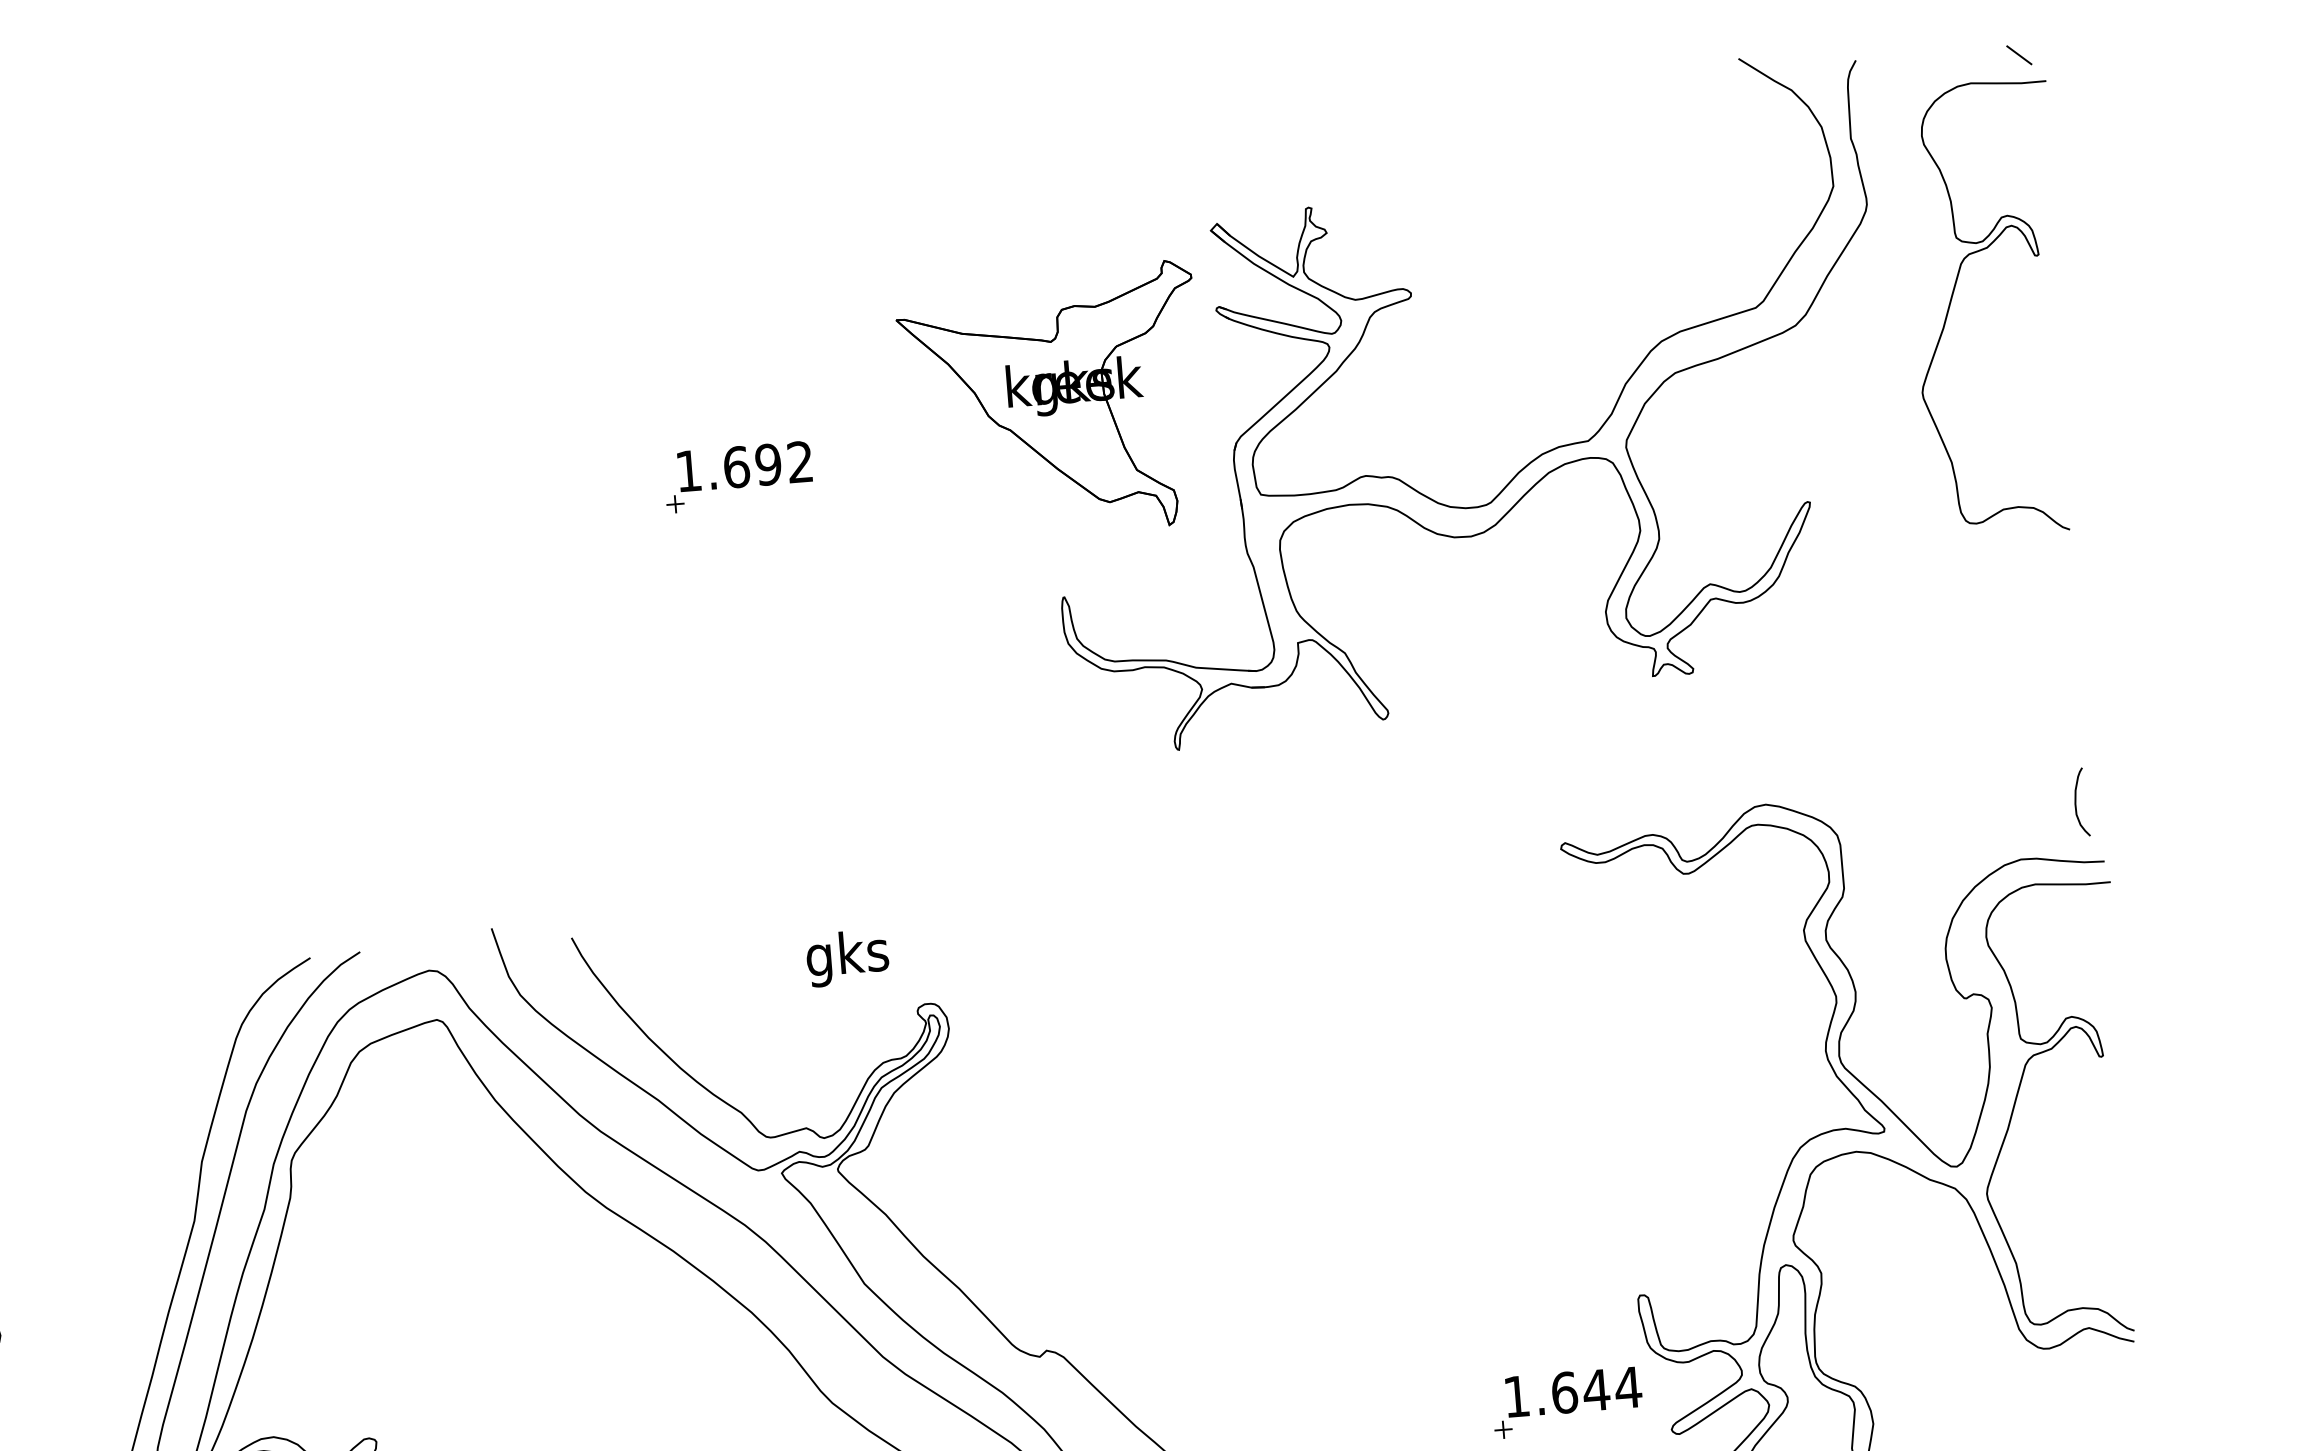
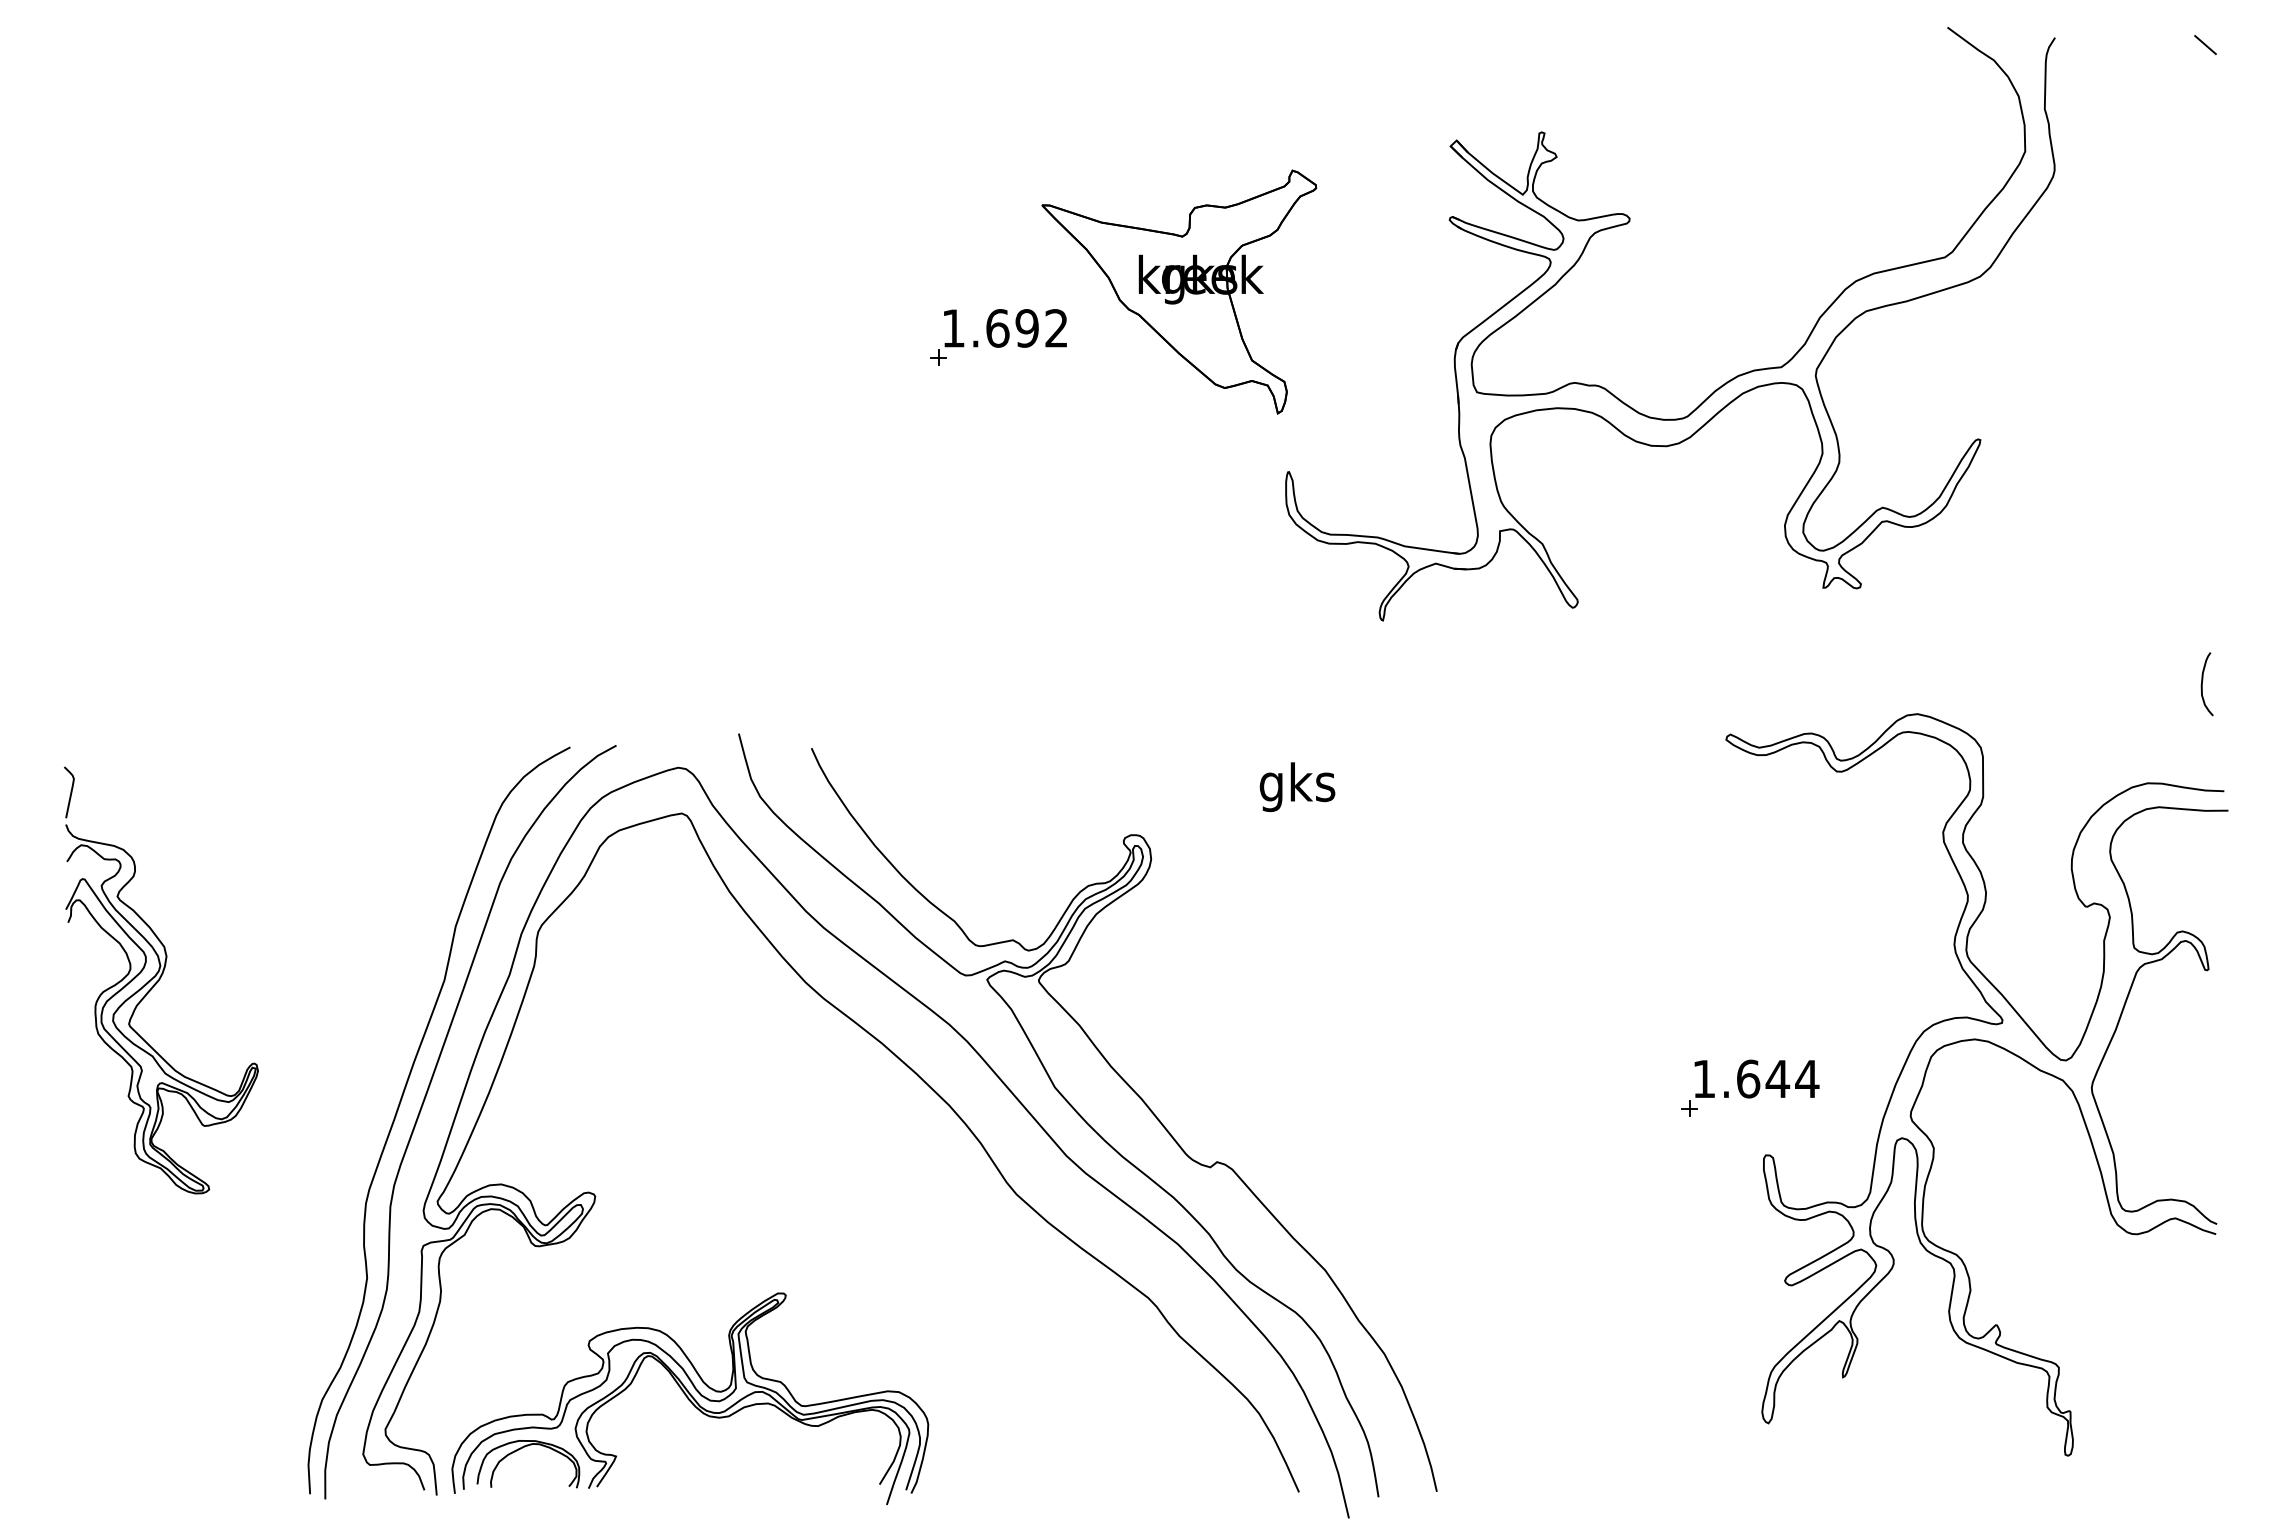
curve: (1952, 298) -> (2126, 263), removed
part: (1052, 401) -> (1179, 291), moved
curve: (2076, 802) -> (2202, 684), moved
text: (847, 958) -> (1297, 787), moved
part: (1567, 1401) -> (1750, 1087), moved

